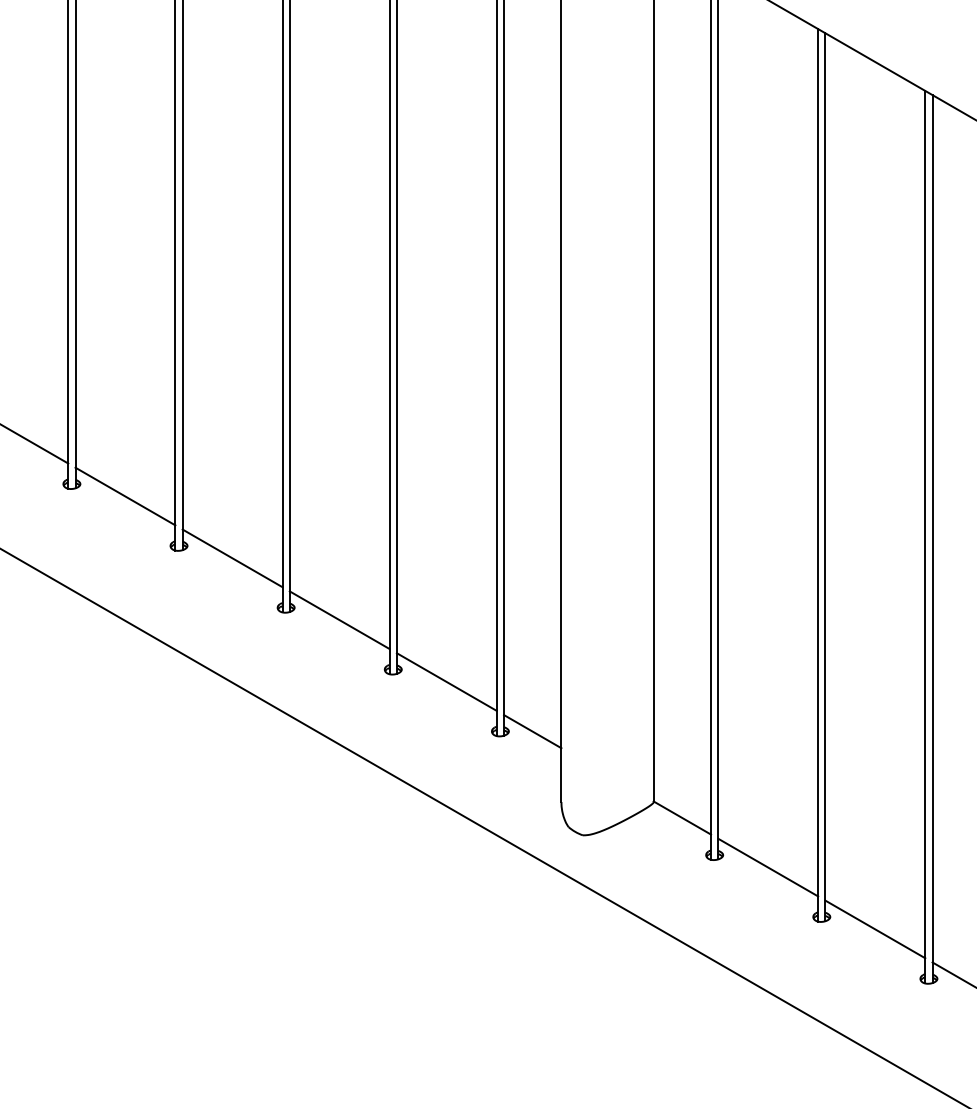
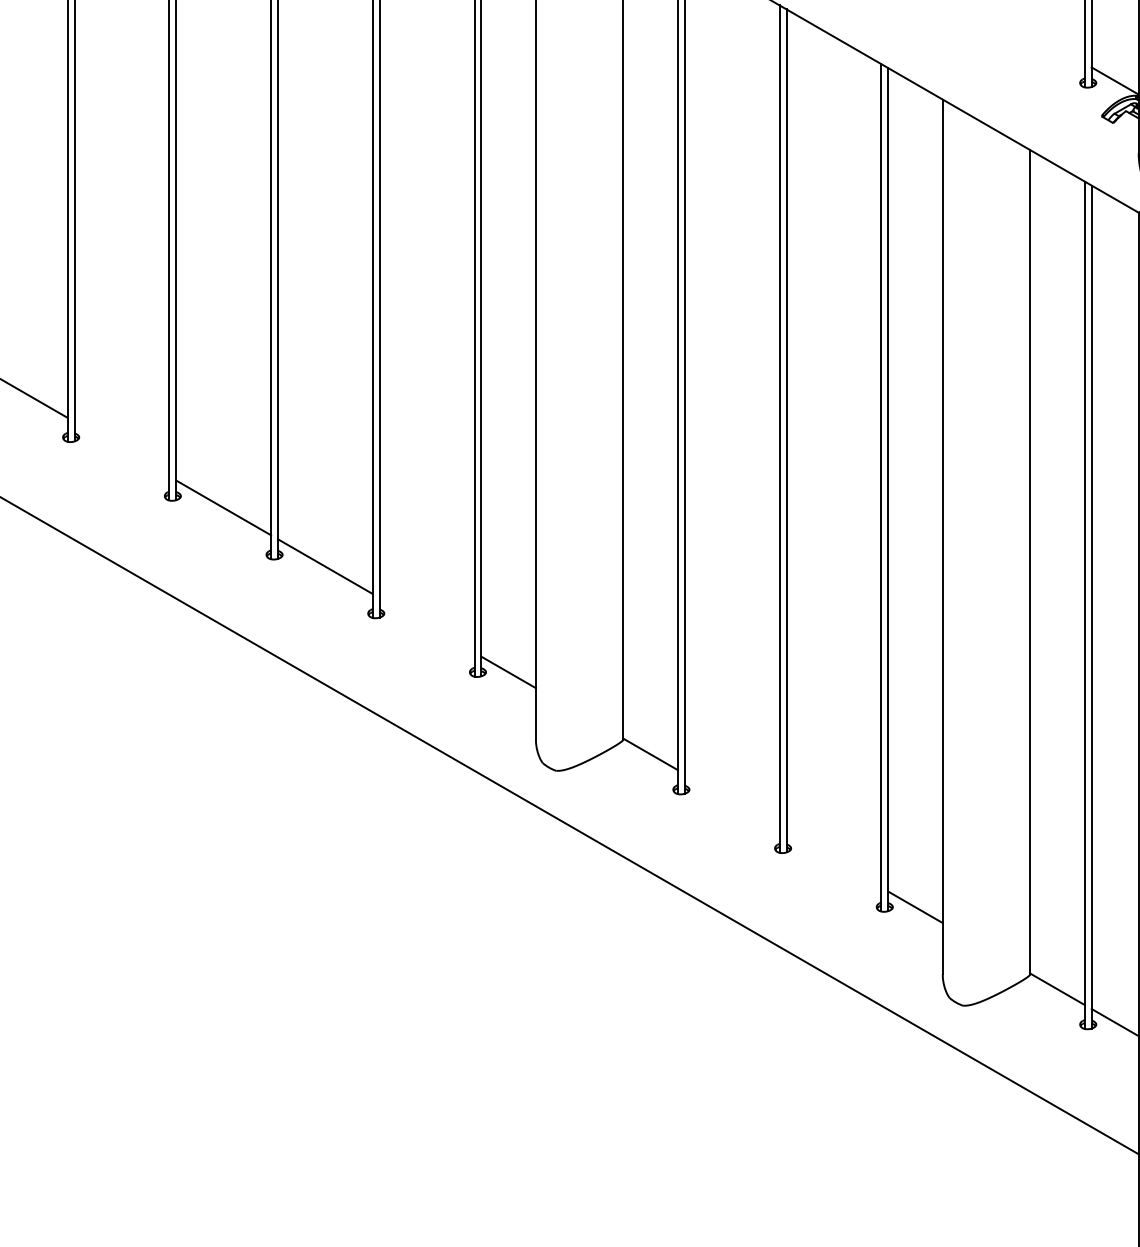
line: (124, 495) -> (121, 448), removed
line: (446, 682) -> (426, 625), removed
line: (767, 867) -> (731, 801), removed
line: (874, 928) -> (833, 859), removed

